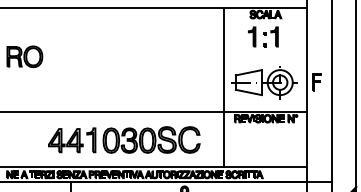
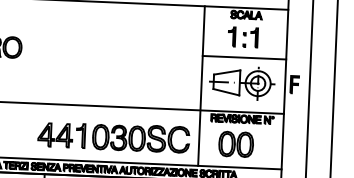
line: (265, 57) -> (244, 57), added
part: (124, 139) -> (114, 136), moved
part: (260, 144) -> (235, 144), added

